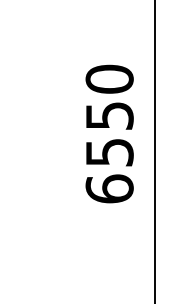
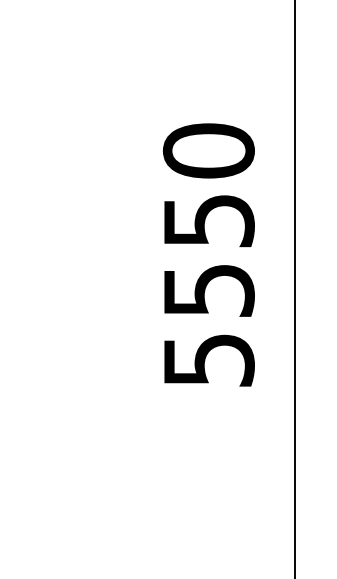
text: (109, 188) -> (208, 359), 6550 -> 5550

